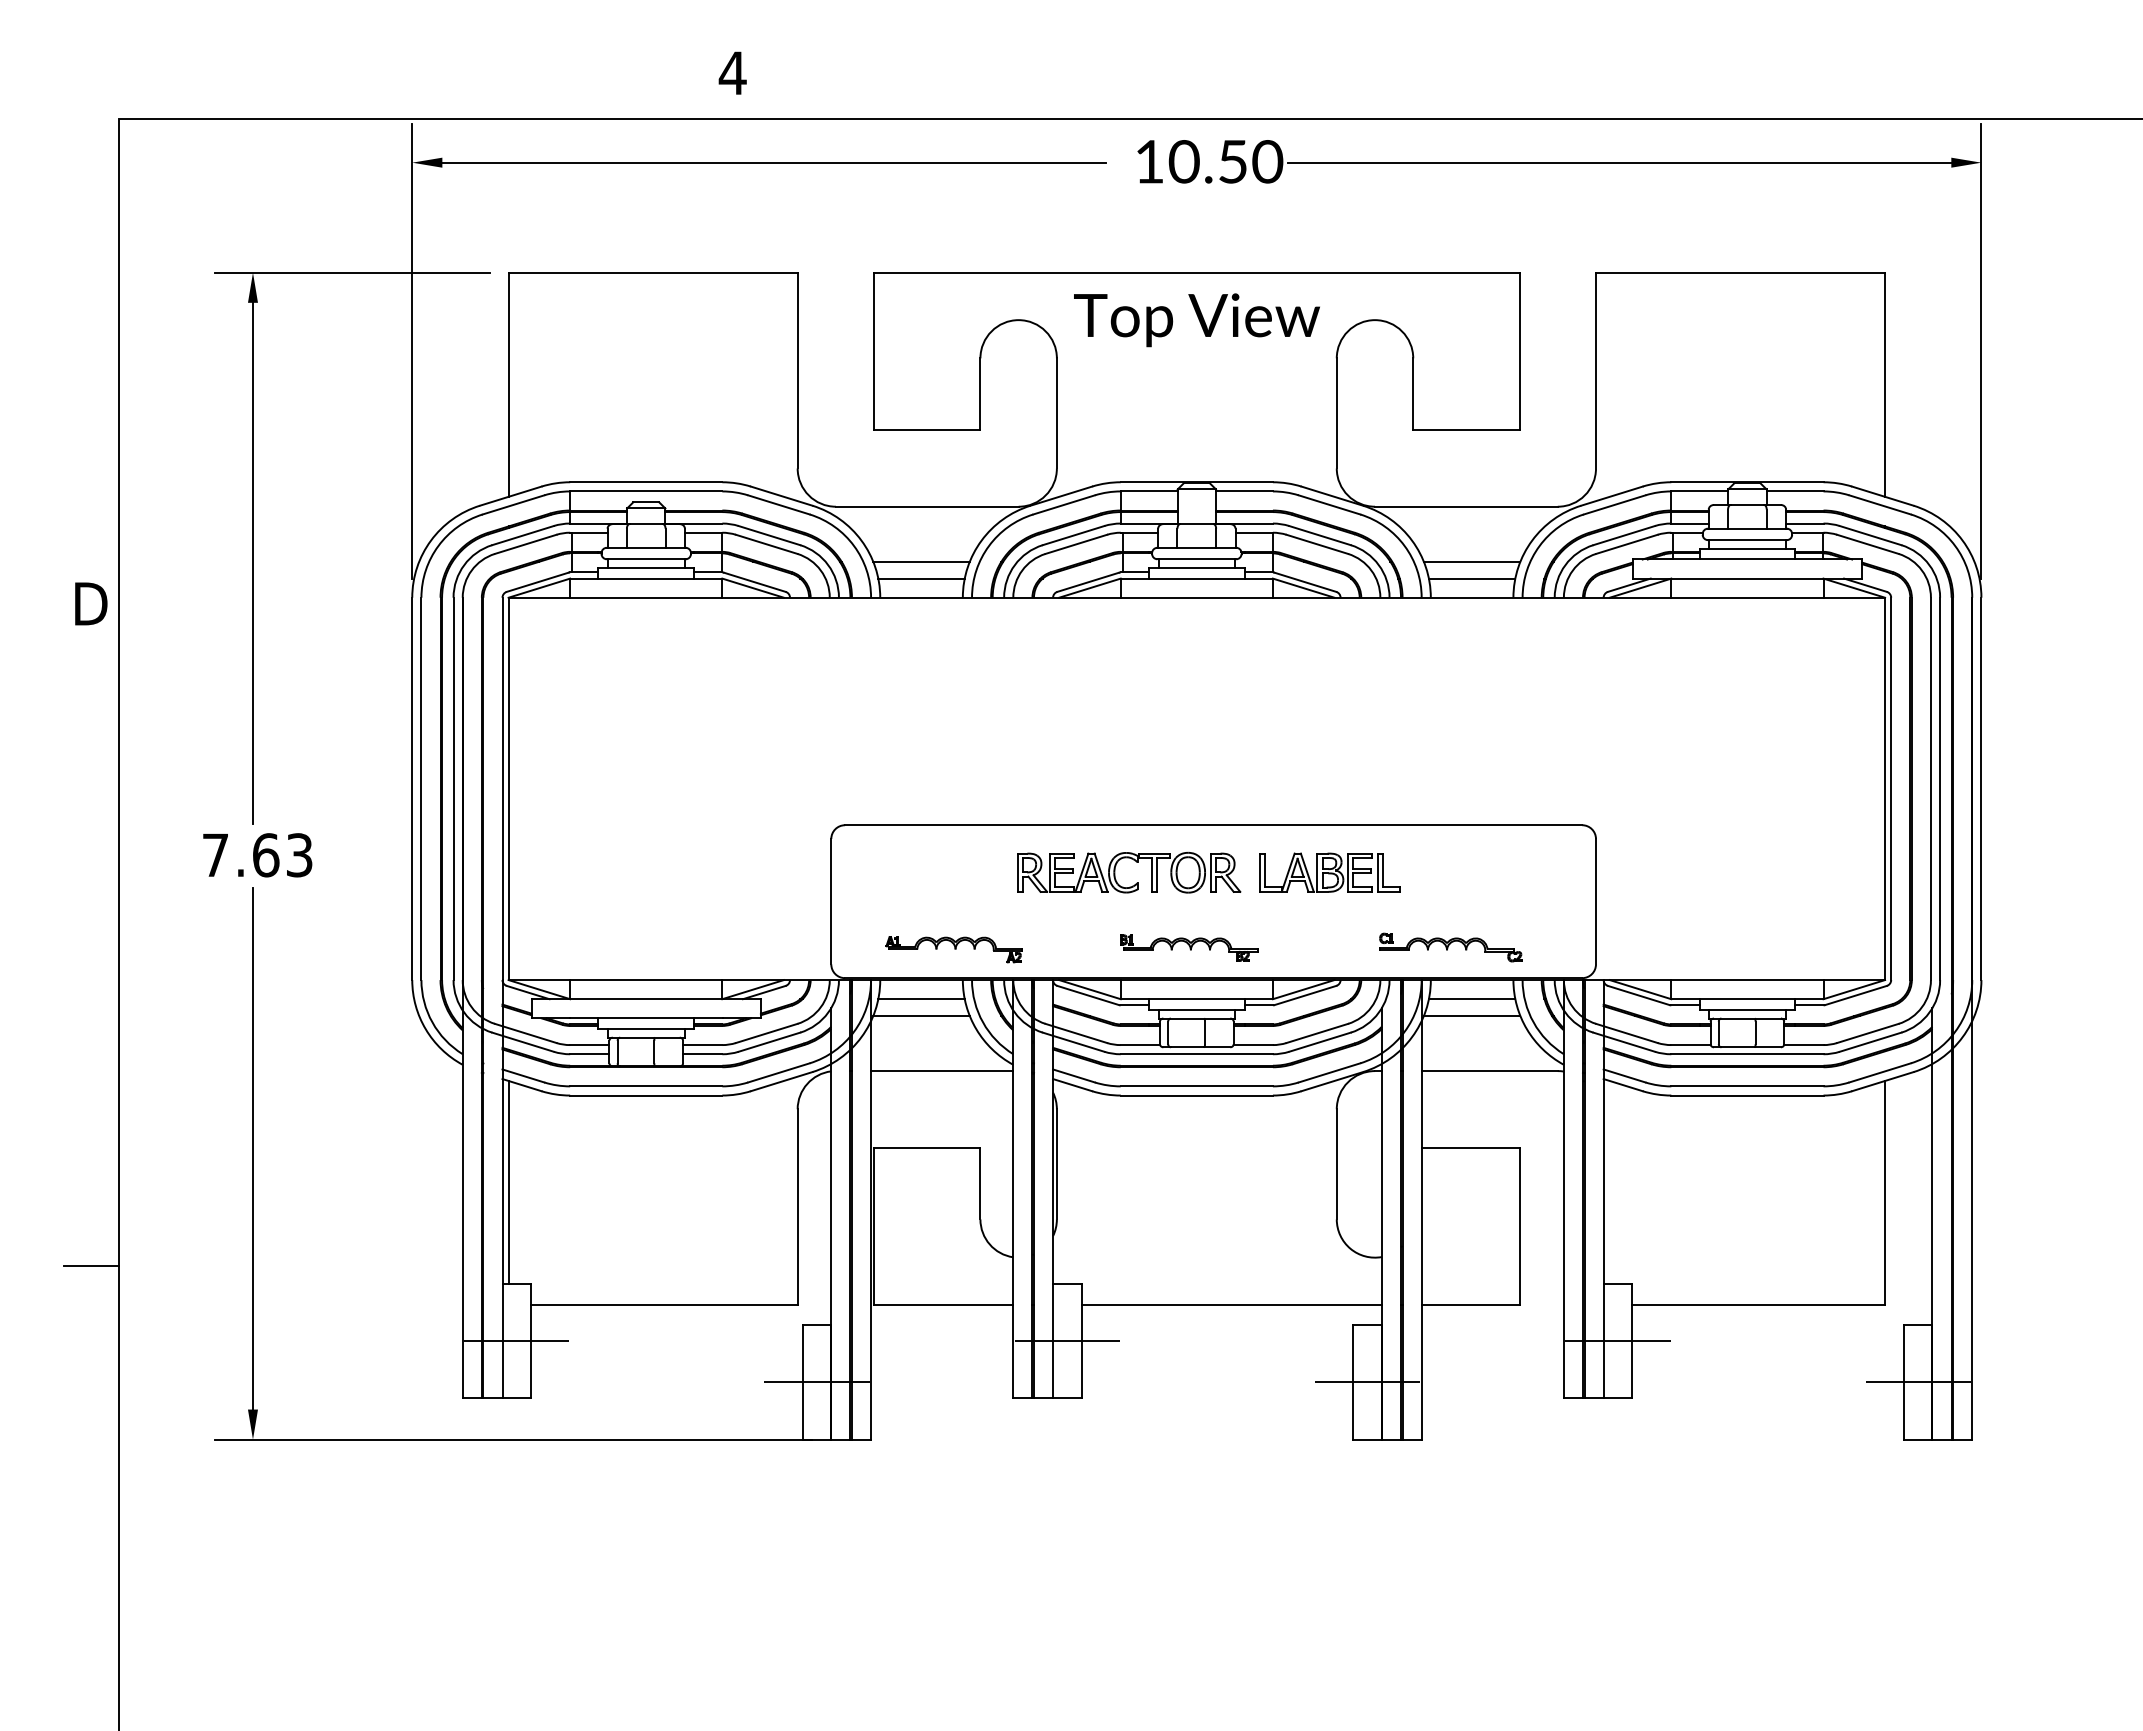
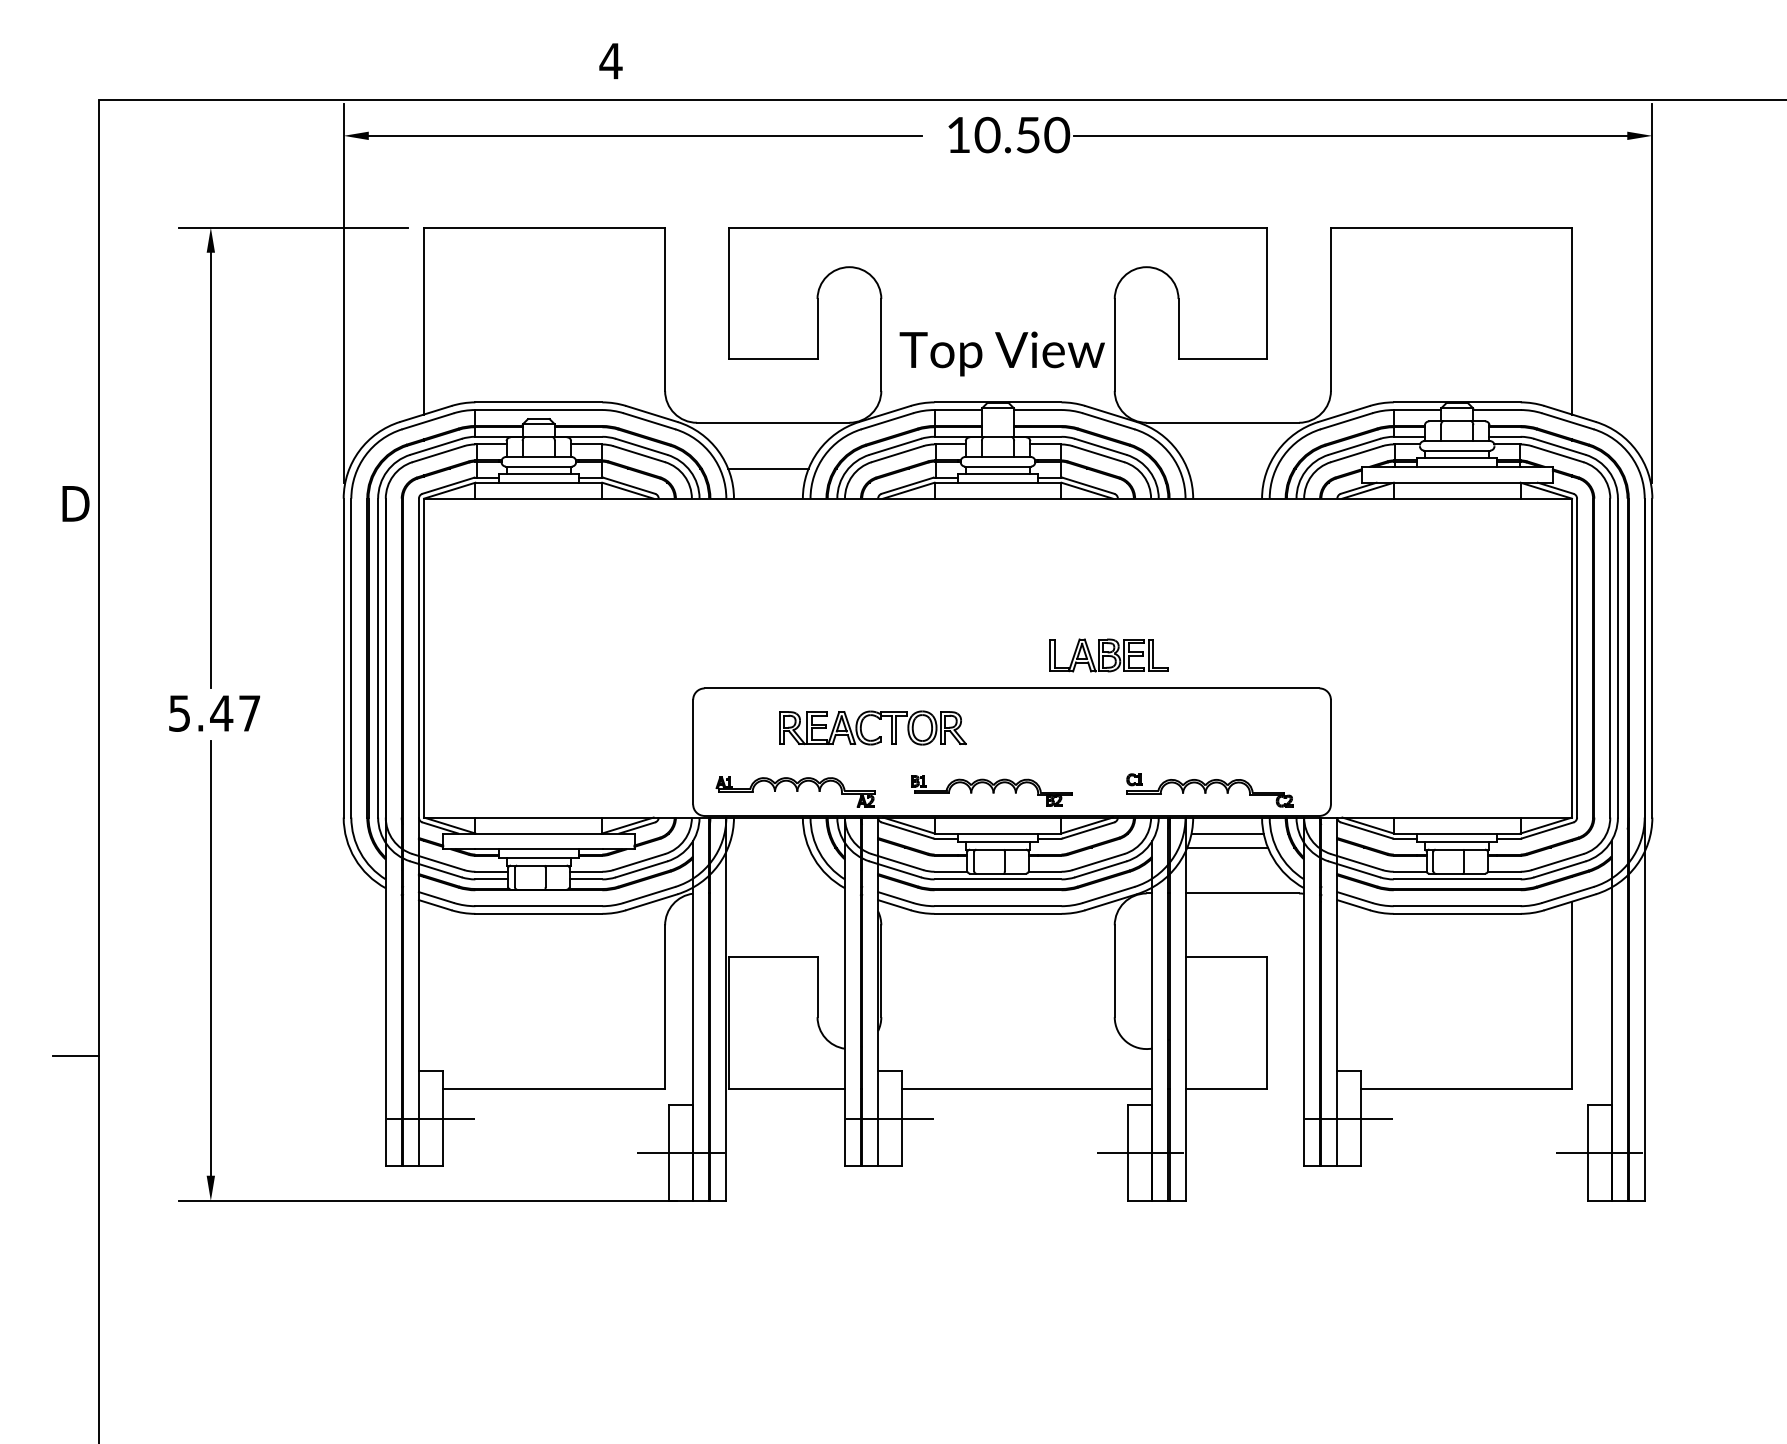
text: (1196, 320) -> (1001, 354), moved
line: (1471, 561) -> (1227, 468), removed
line: (921, 578) -> (768, 482), removed
line: (1471, 578) -> (1227, 482), removed
text: (257, 855) -> (214, 713), 7.63 -> 5.47
part: (1136, 862) -> (879, 719), moved
part: (1329, 872) -> (1108, 655), moved
part: (1189, 947) -> (991, 790), size x1.4
part: (1450, 947) -> (1209, 790), size x1.4
part: (953, 949) -> (795, 792), size x1.4
line: (921, 999) -> (768, 833), removed
line: (921, 1016) -> (768, 847), removed
line: (942, 1071) -> (785, 893), removed
line: (508, 1181) -> (423, 985), removed

